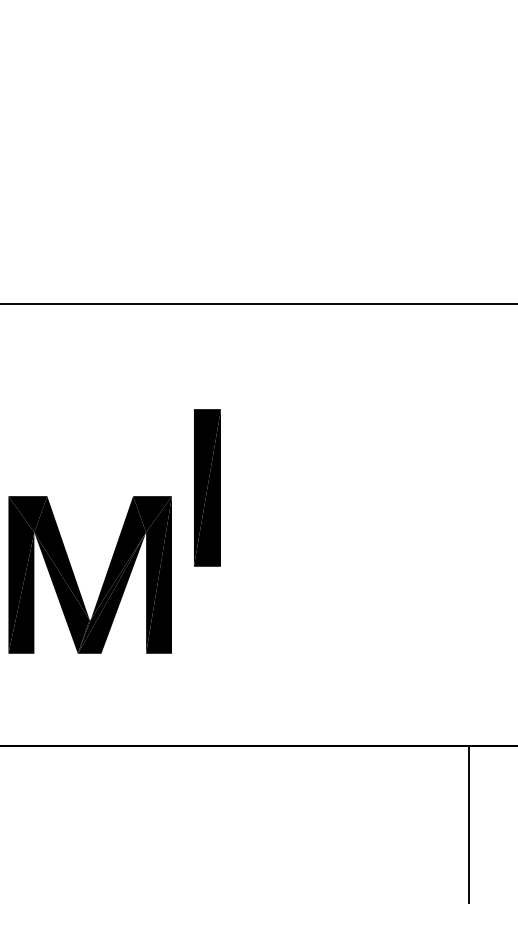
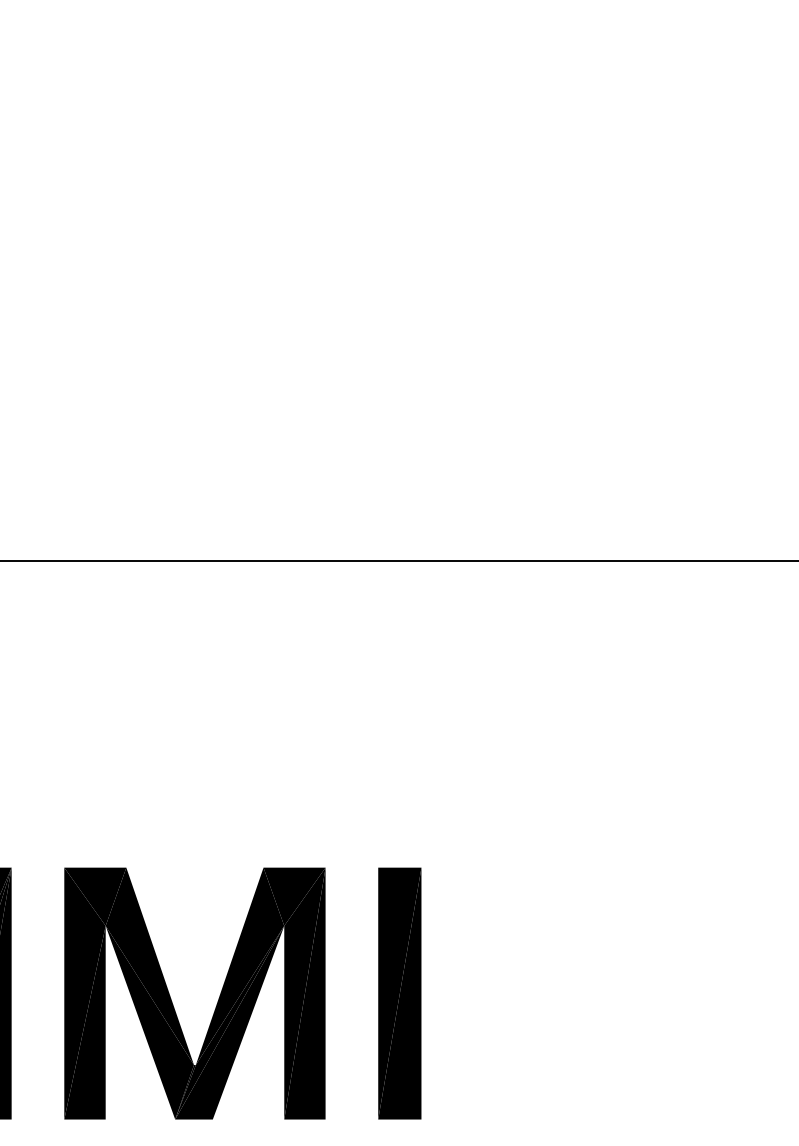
part: (207, 487) -> (399, 992), moved

